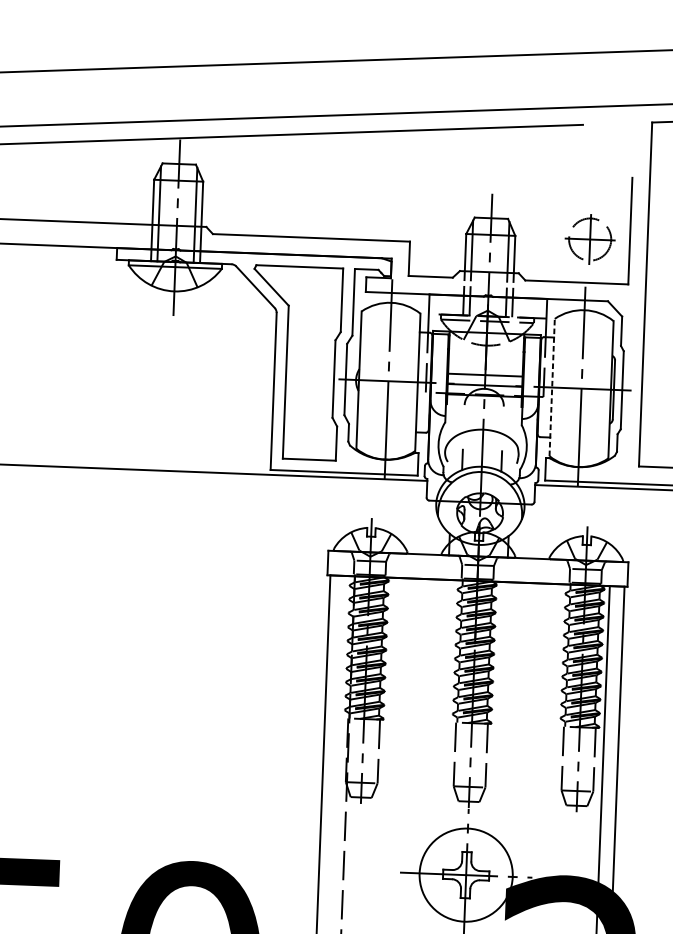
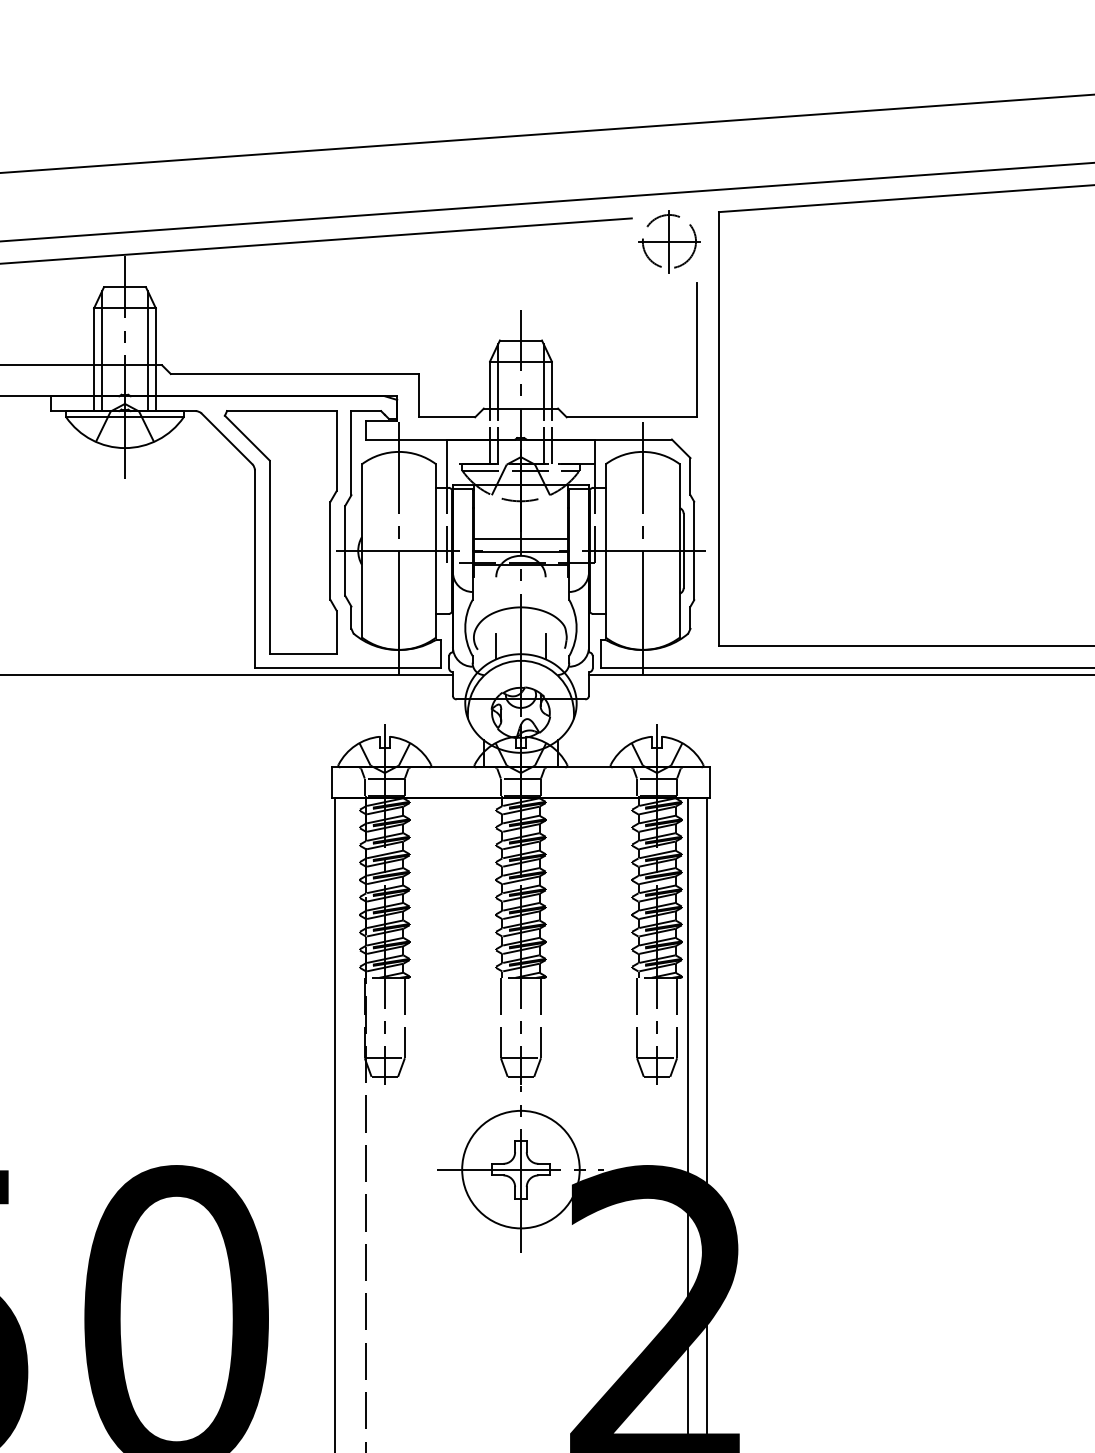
part: (590, 239) -> (669, 241), moved
line: (552, 387) -> (605, 550), dashed -> solid

